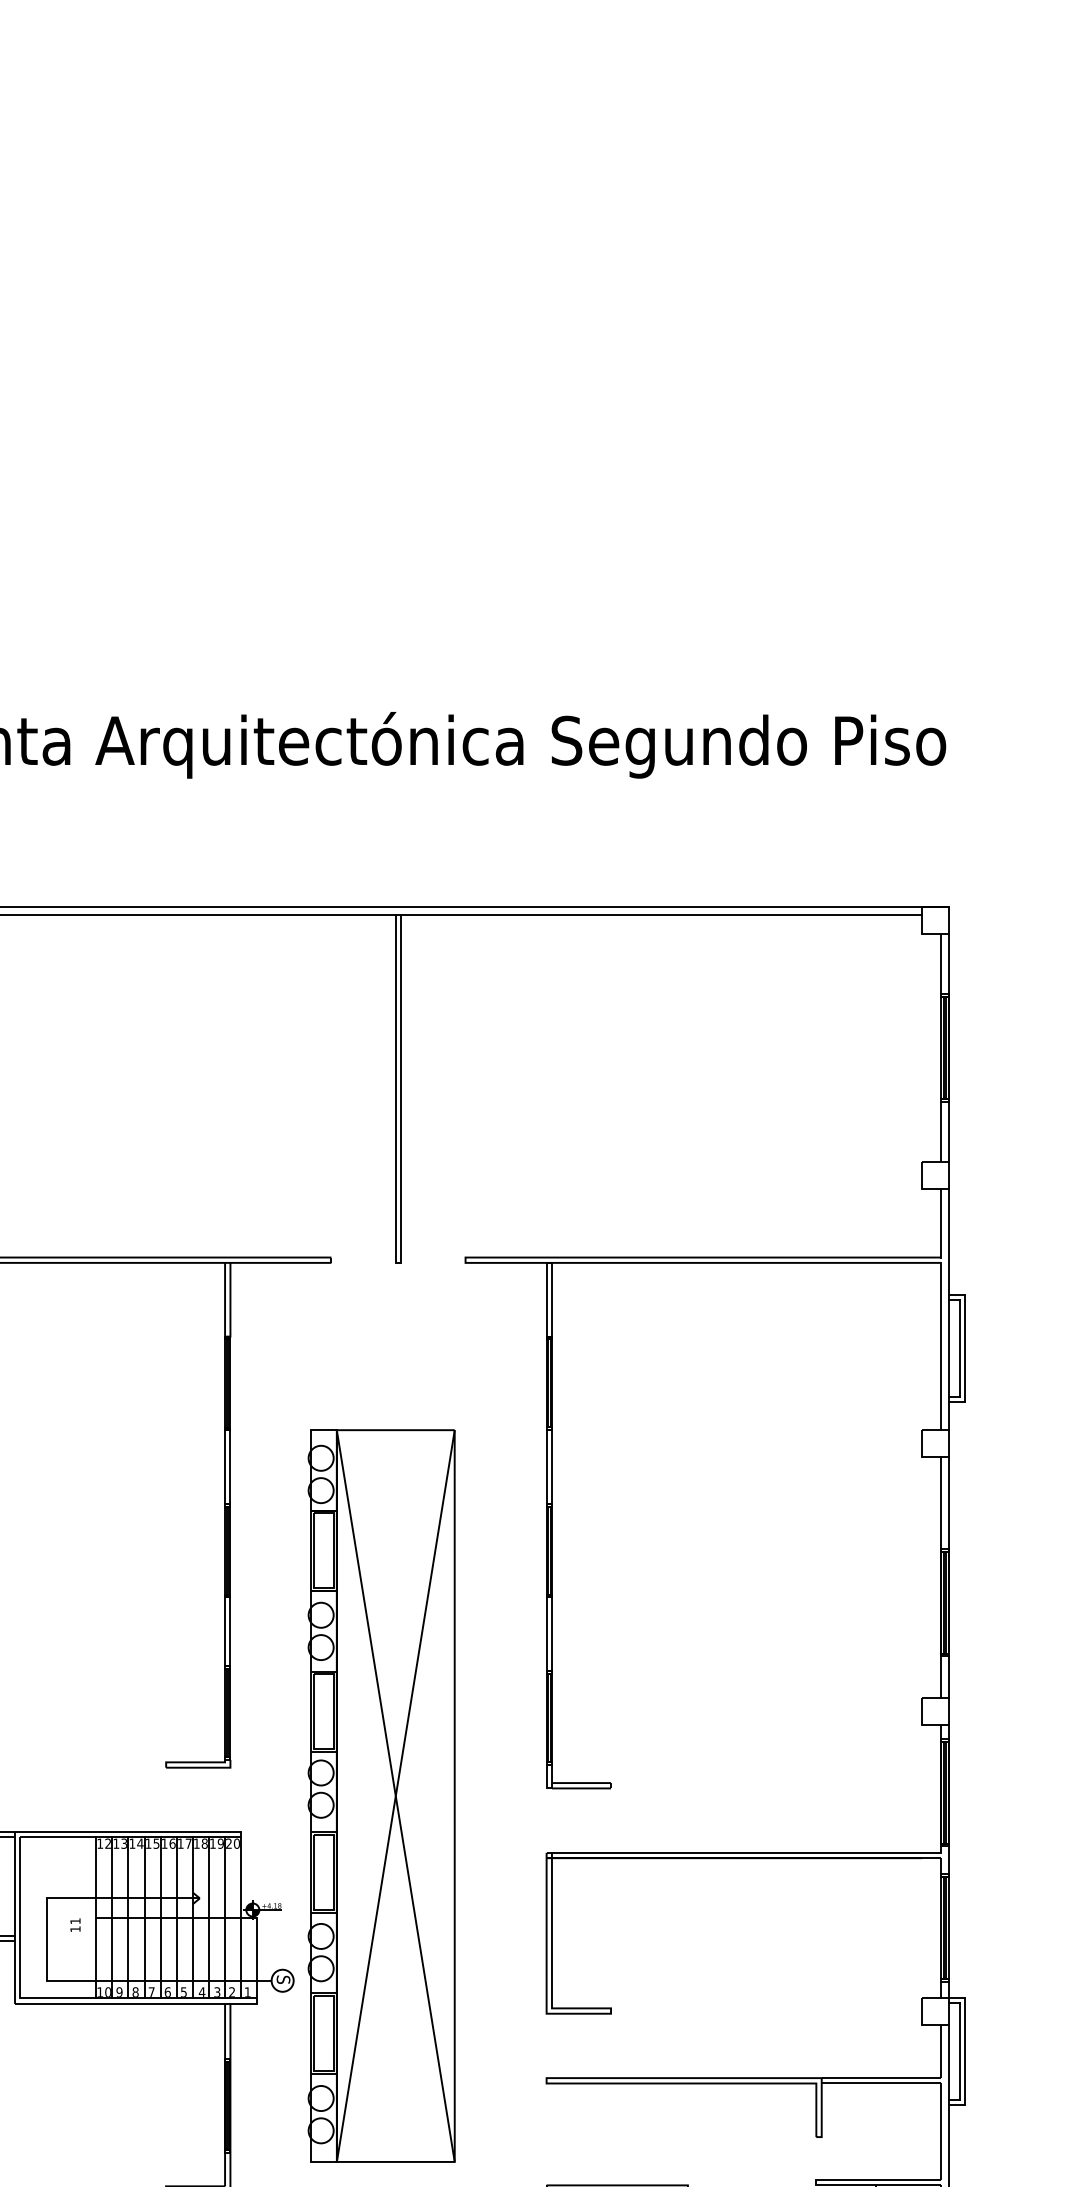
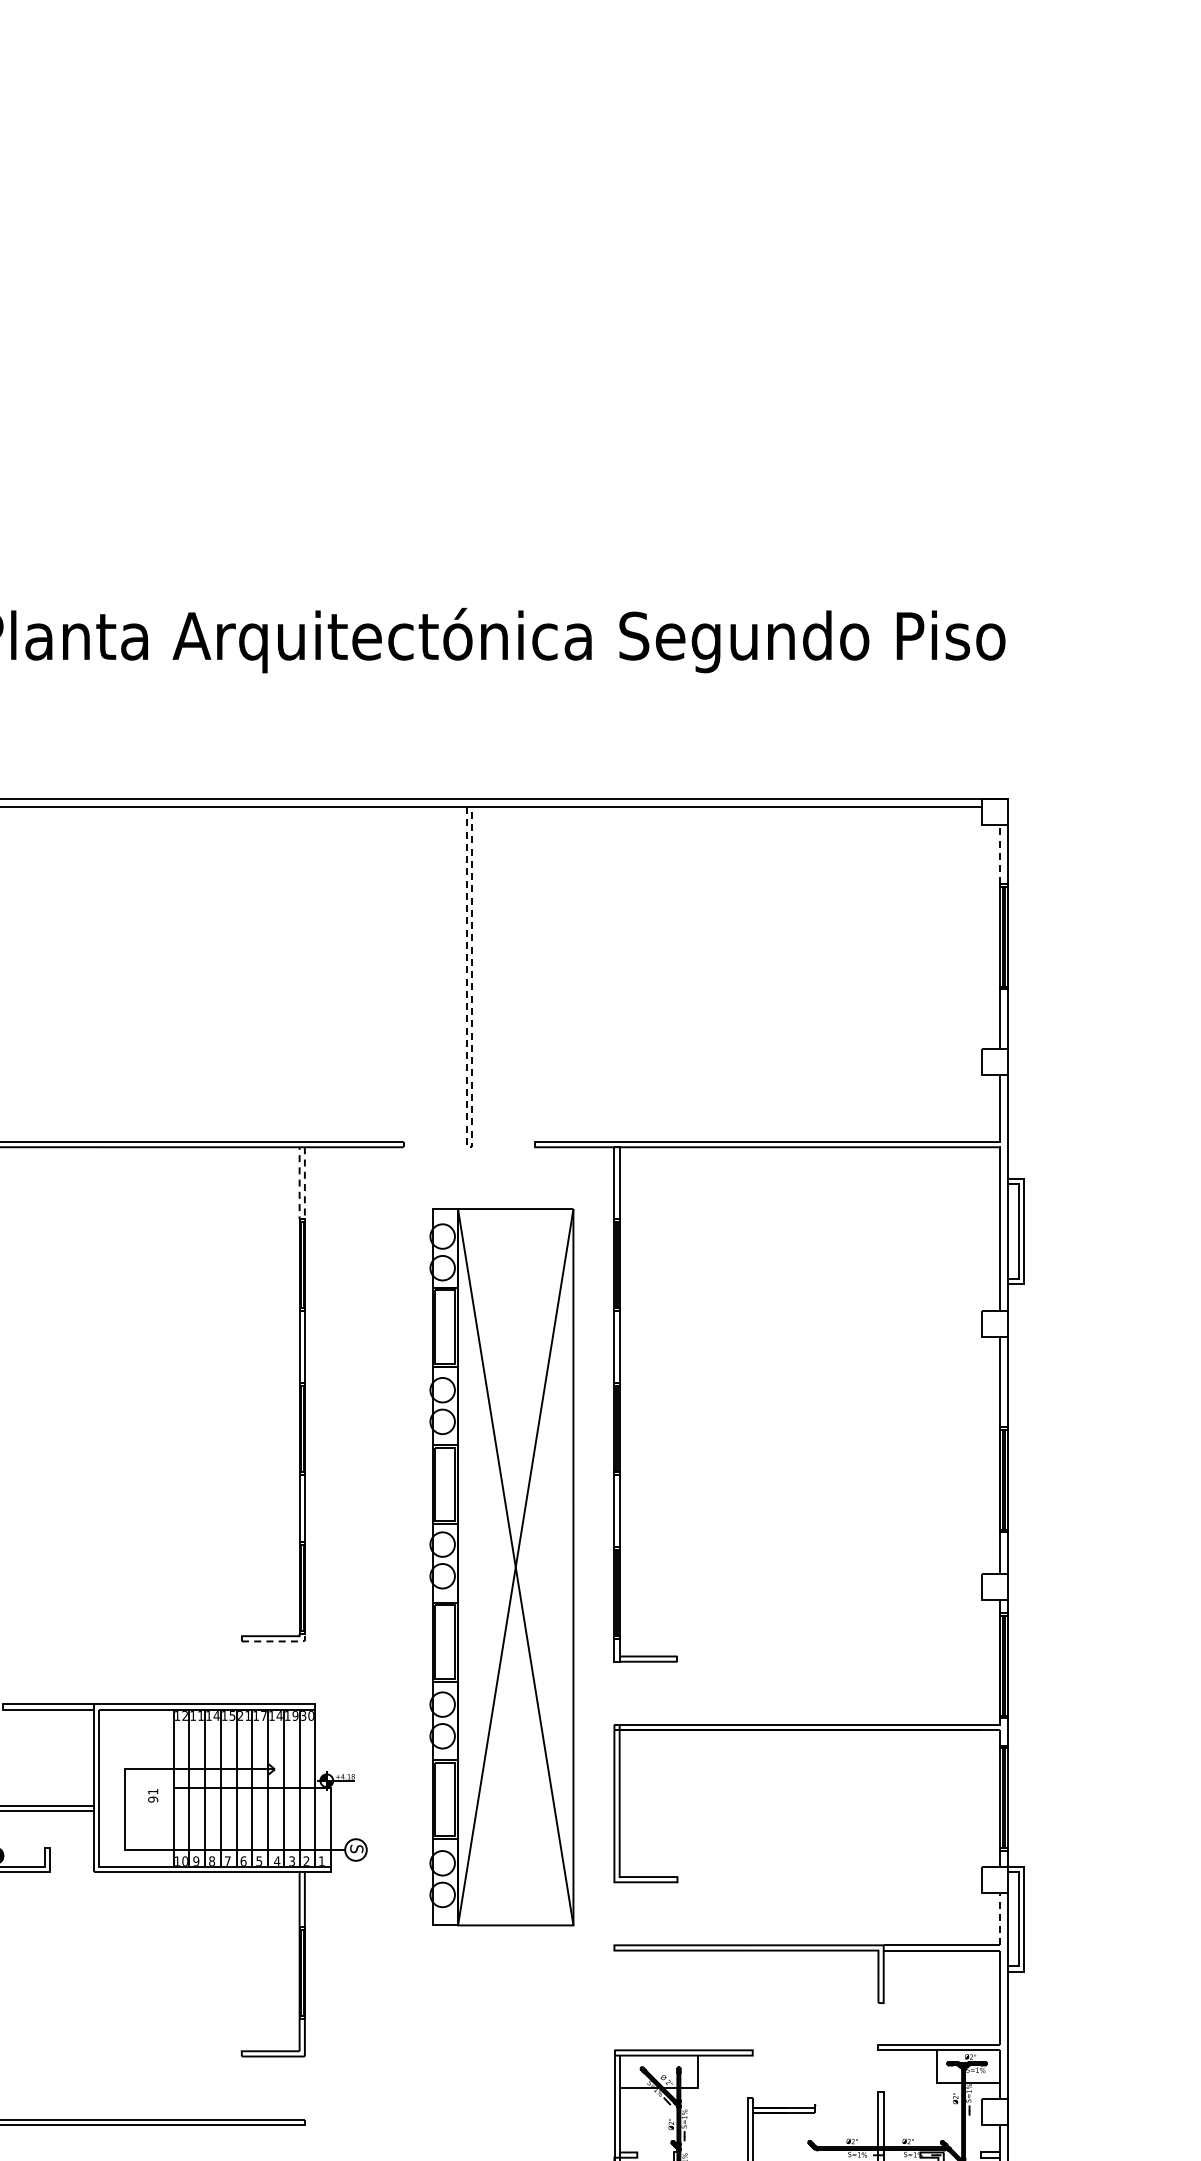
line: (941, 963) -> (1000, 854), solid -> dashed
line: (398, 1263) -> (469, 1147), solid -> dashed
line: (228, 1336) -> (302, 1219), solid -> dashed
line: (202, 1767) -> (277, 1641), solid -> dashed
part: (381, 1796) -> (501, 1567), moved
text: (123, 1843) -> (200, 1715), 13 -> 11
text: (168, 1843) -> (244, 1715), 16 -> 21
text: (204, 1843) -> (279, 1715), 18 -> 14
text: (229, 1843) -> (303, 1715), 20 -> 30
text: (75, 1929) -> (153, 1799), 11 -> 91
line: (941, 2051) -> (1000, 1919), solid -> dashed

